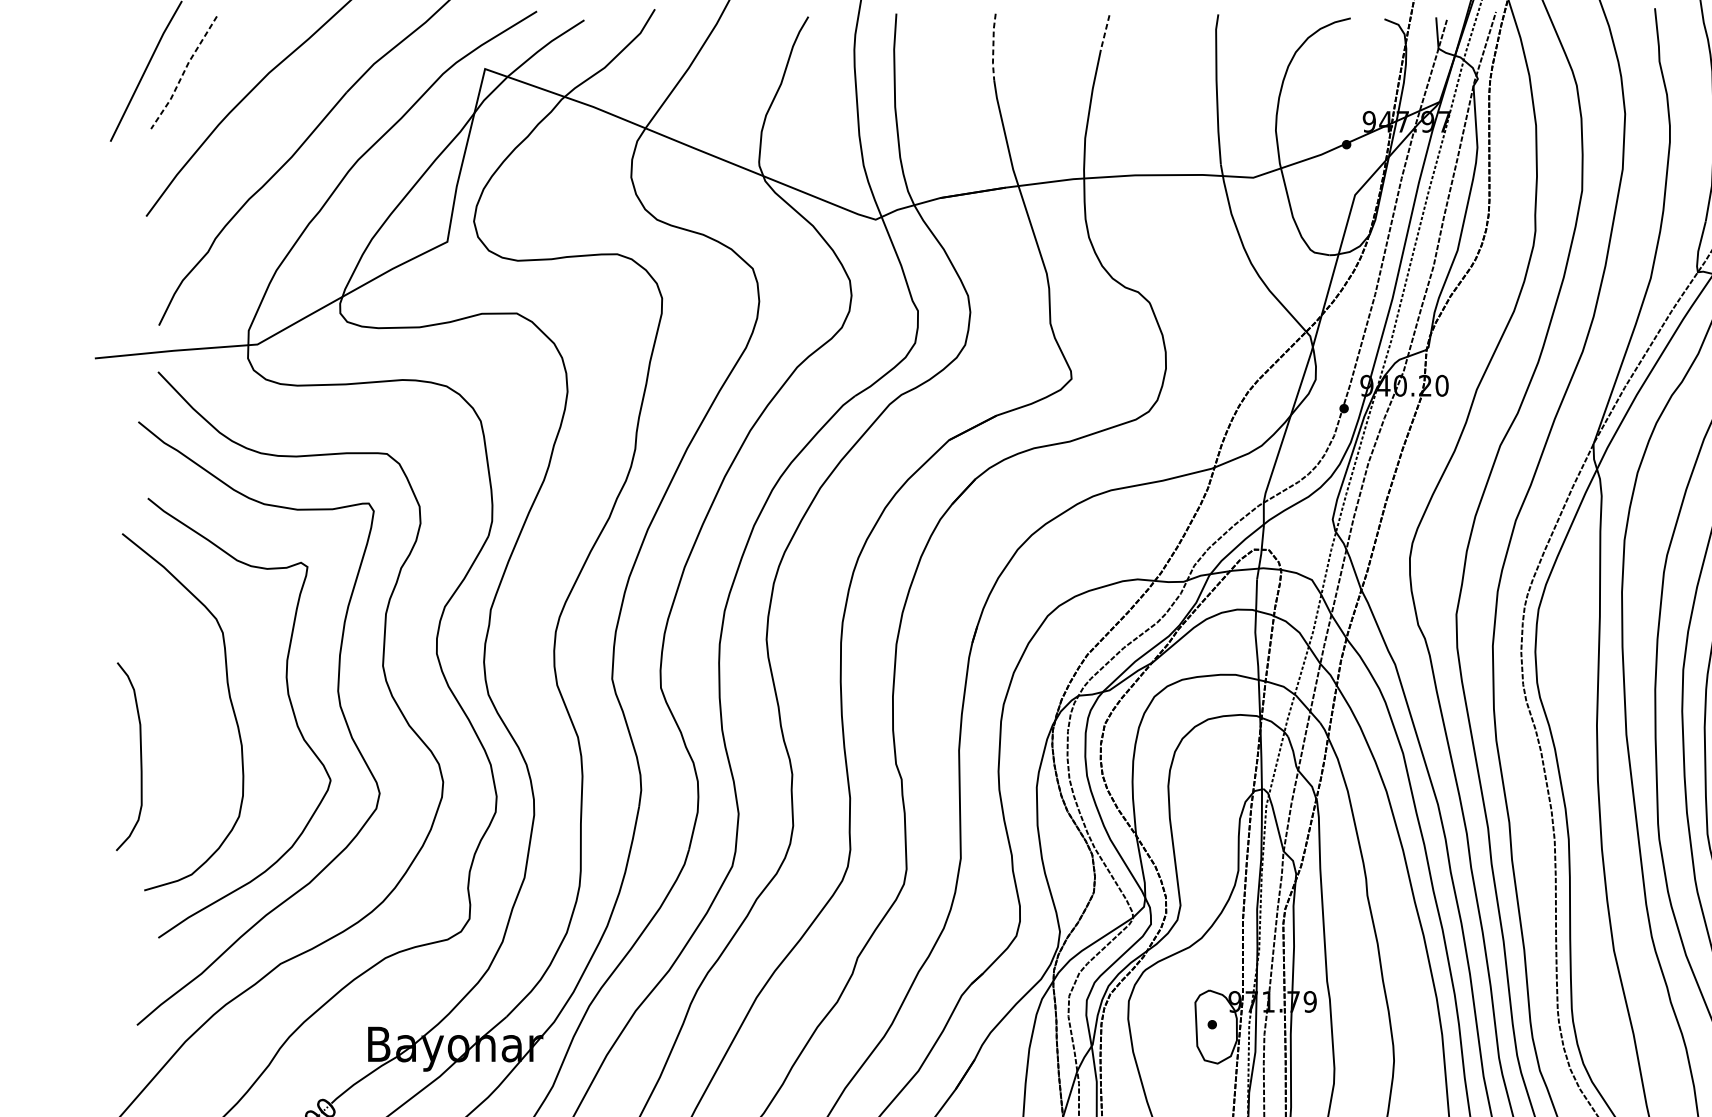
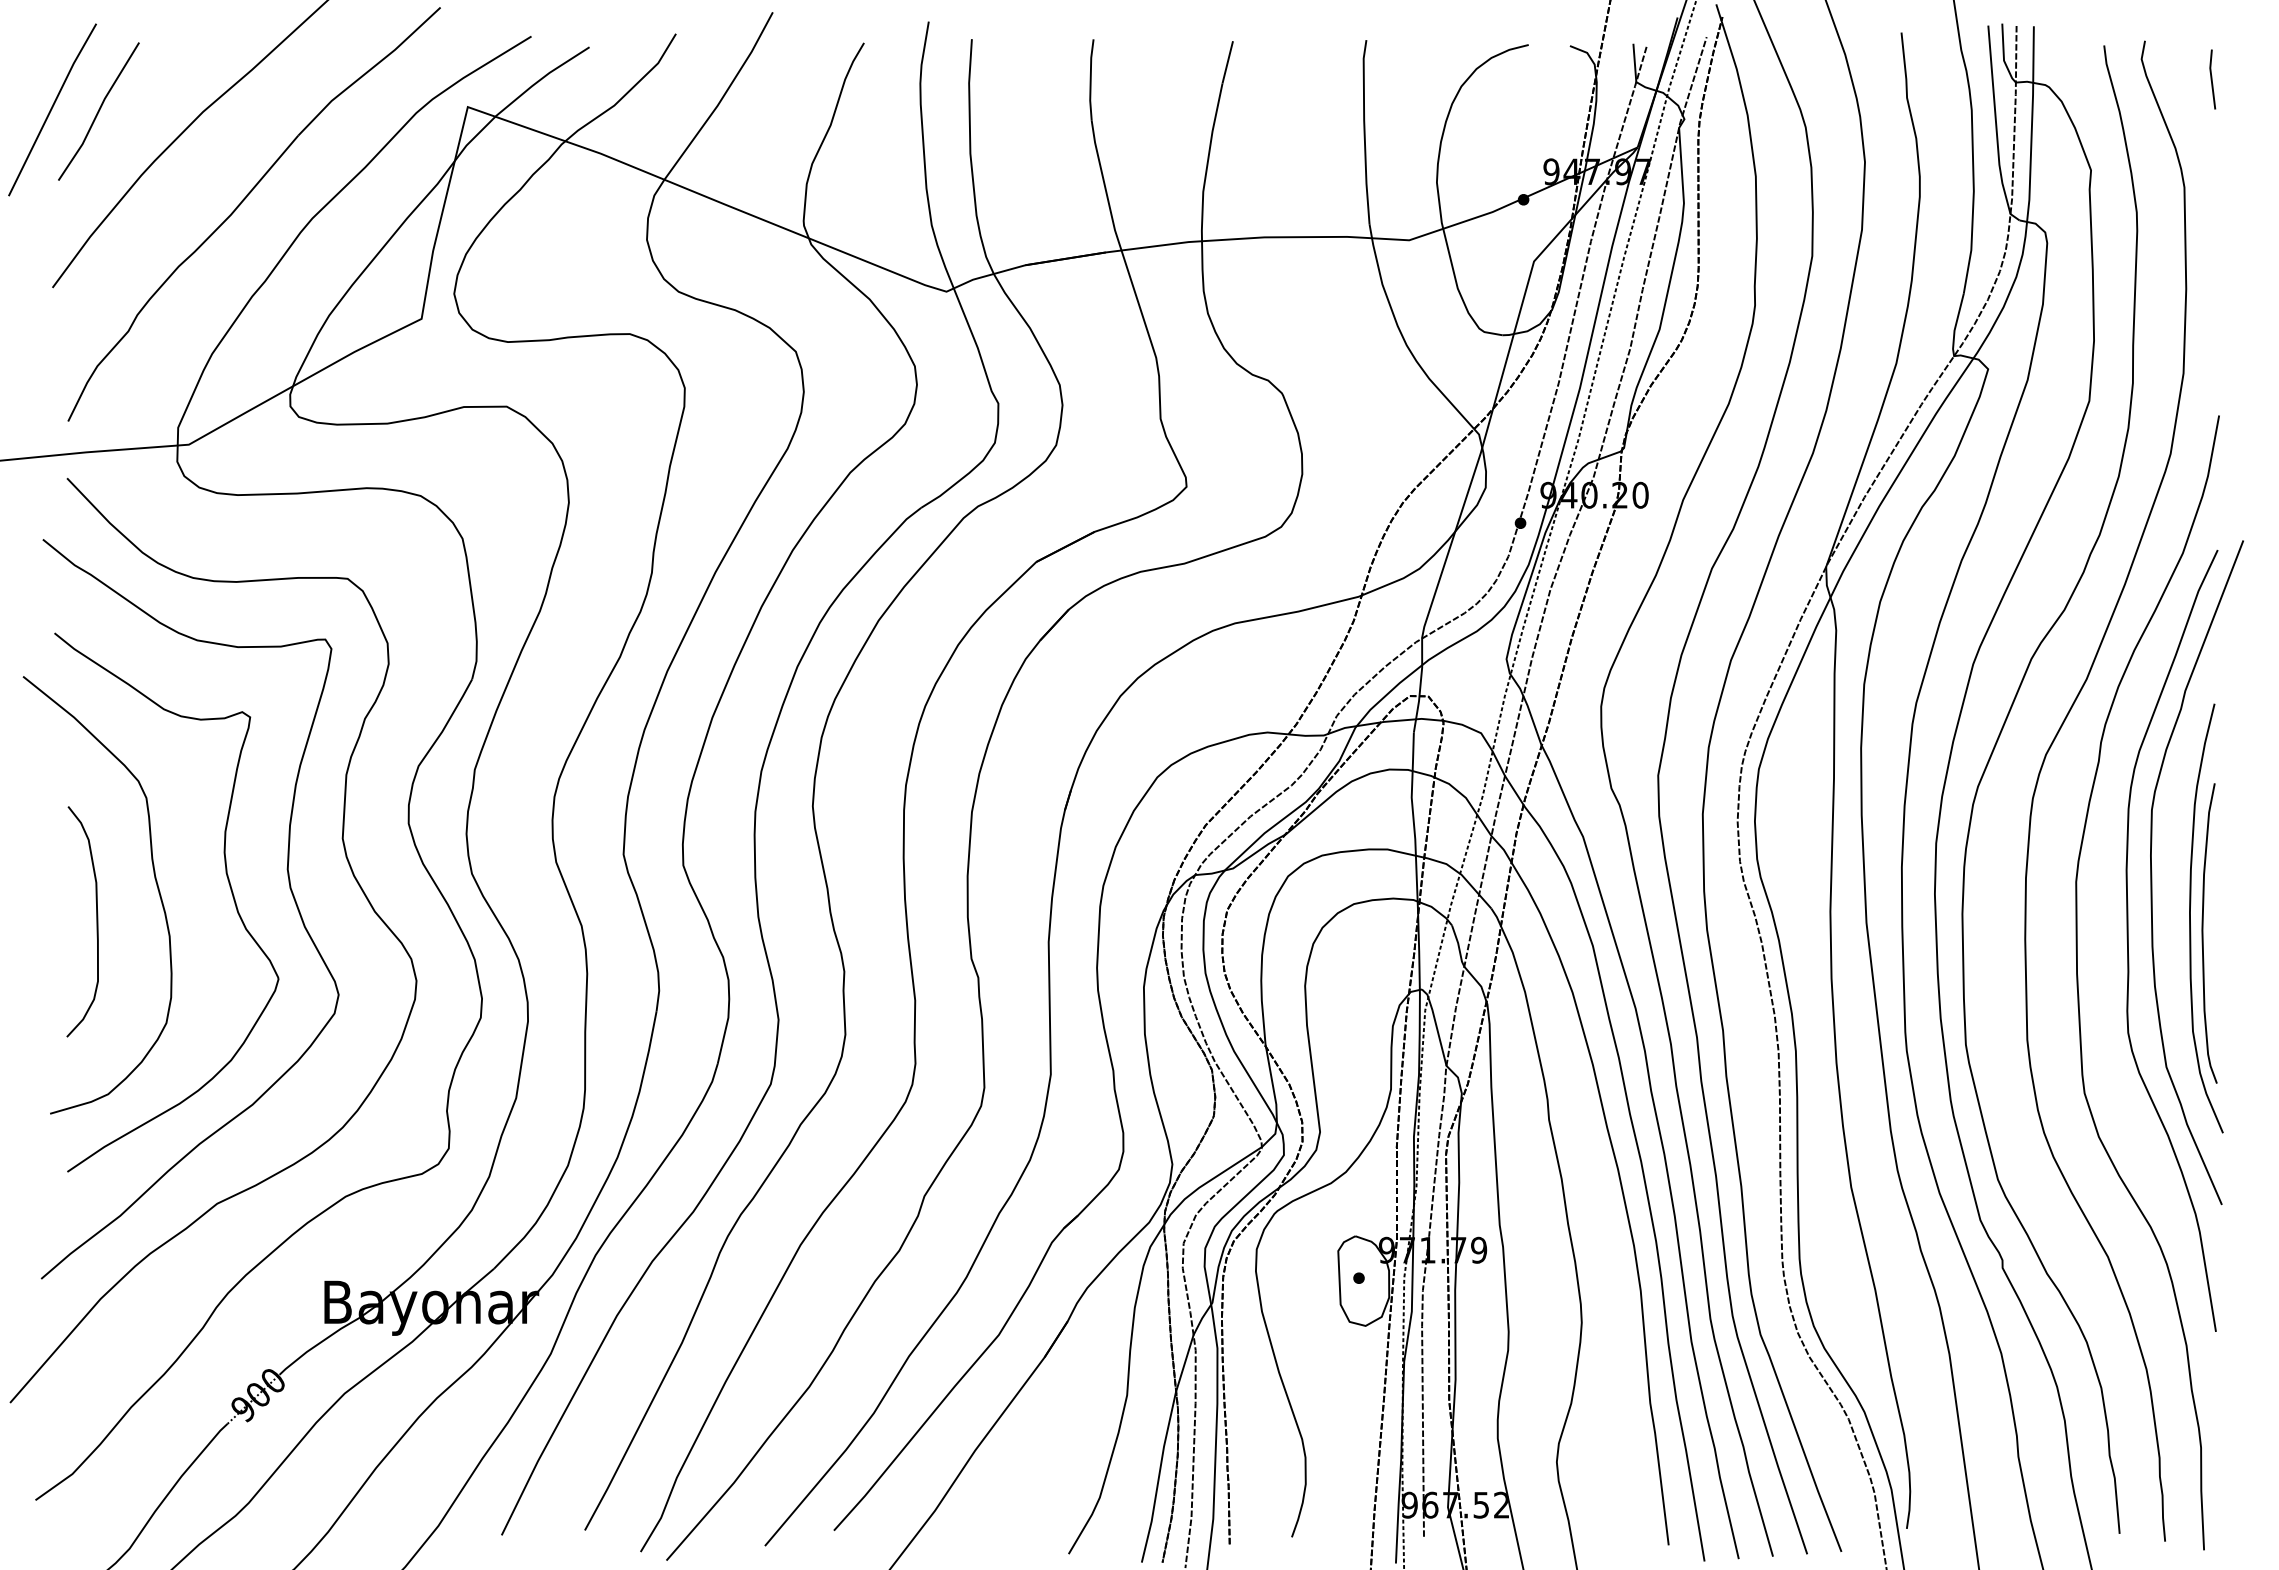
line: (1104, 32) -> (1227, 62), dashed -> solid
line: (993, 47) -> (1090, 80), dashed -> solid
line: (183, 73) -> (98, 112), dashed -> solid
curve: (140, 756) -> (96, 921), moved

